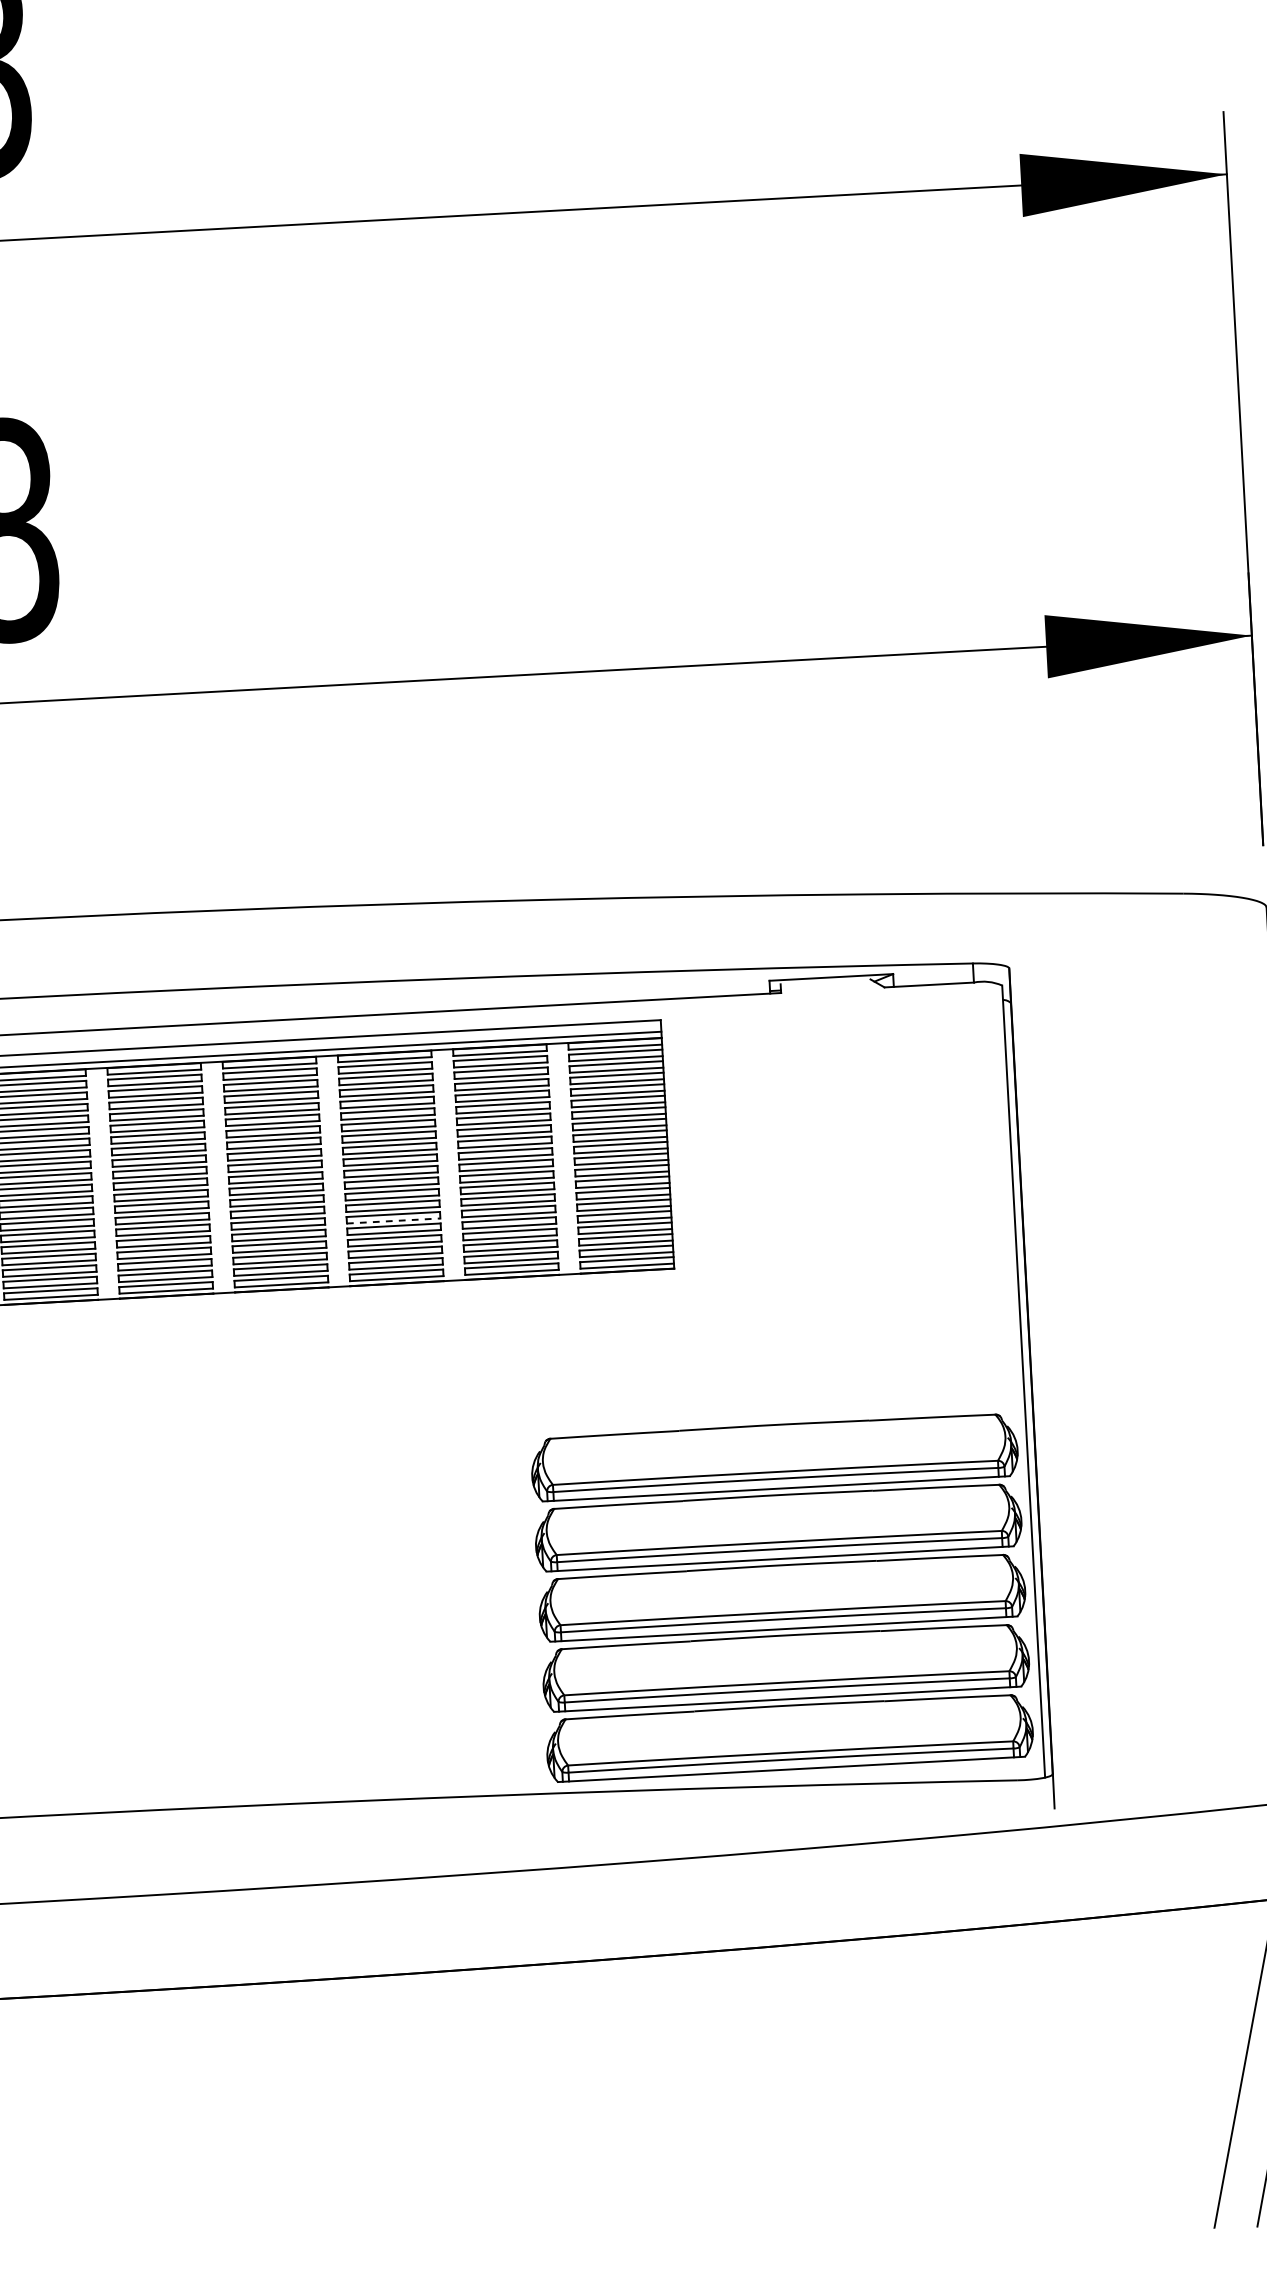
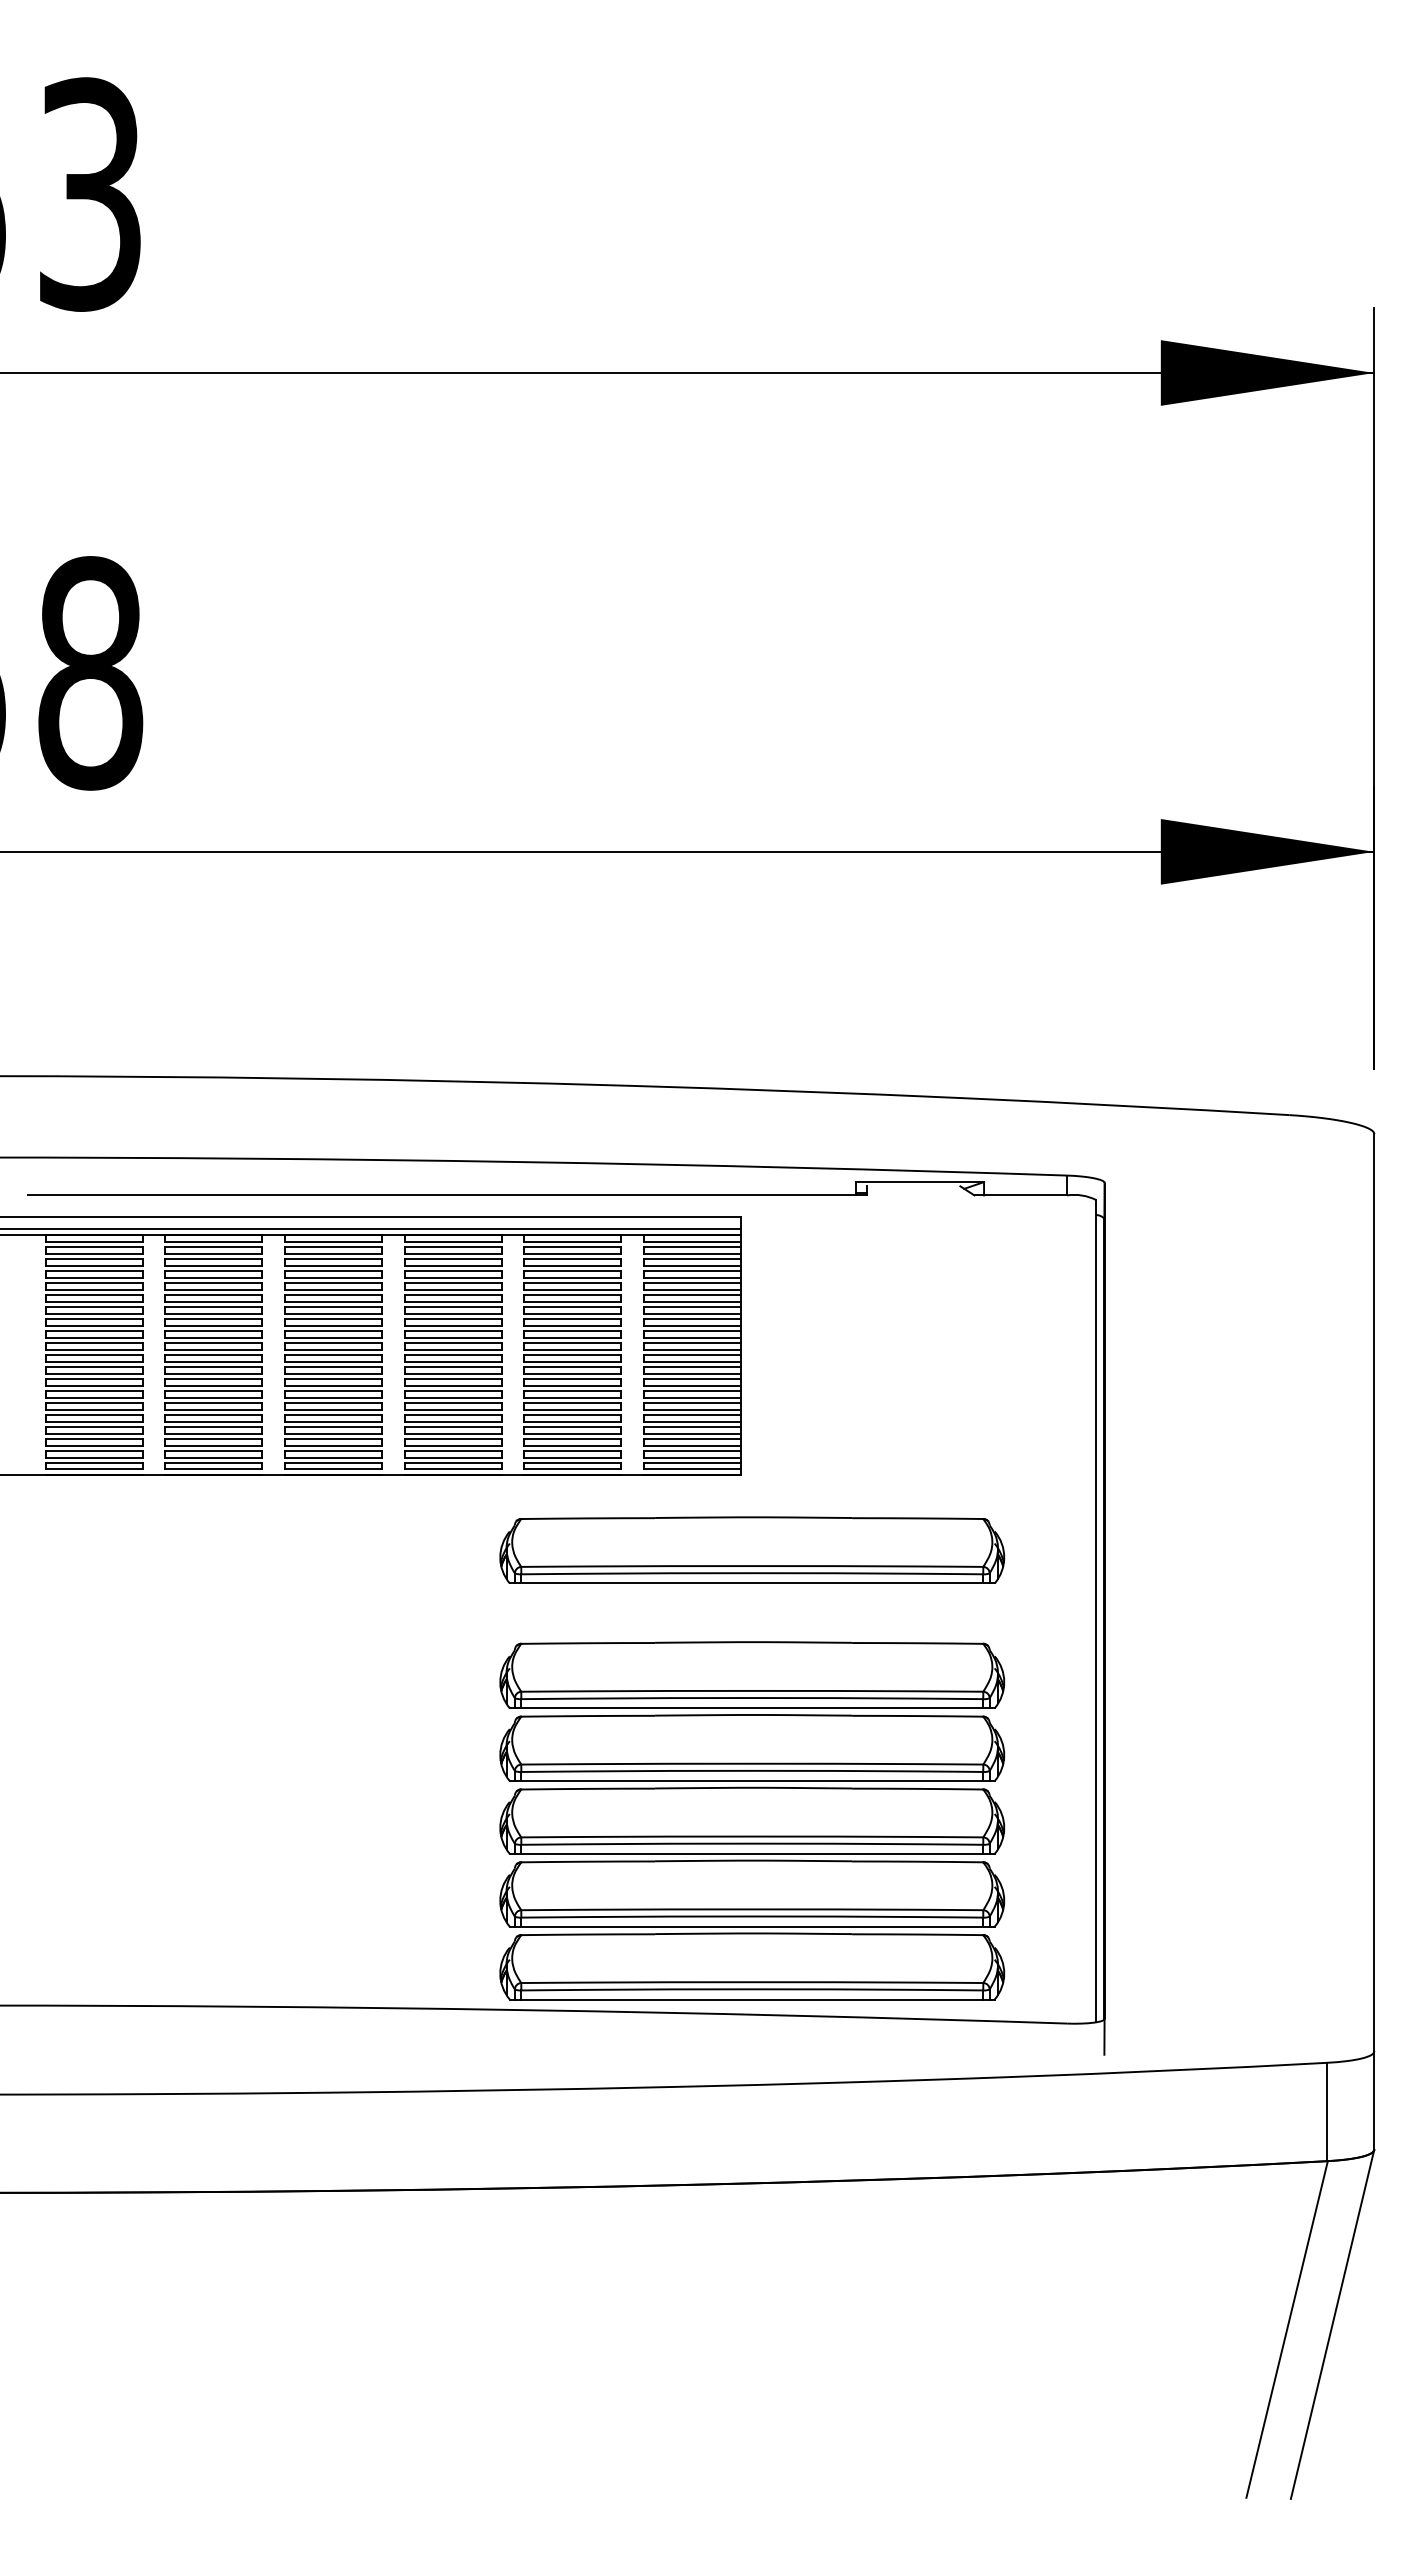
line: (393, 1220) -> (453, 1409), dashed -> solid
part: (689, 1340) -> (752, 1549), added
part: (782, 1596) -> (752, 1820), moved

